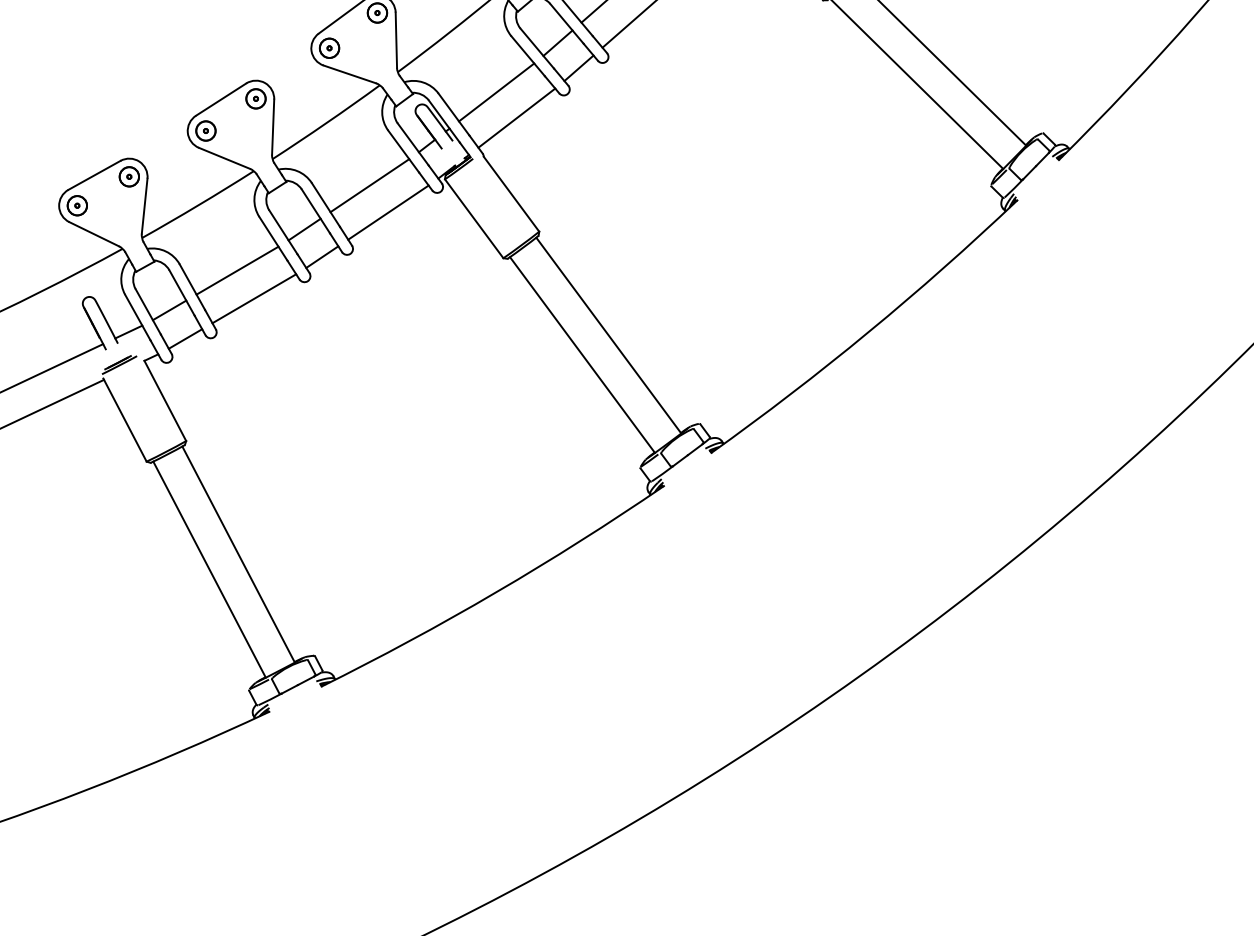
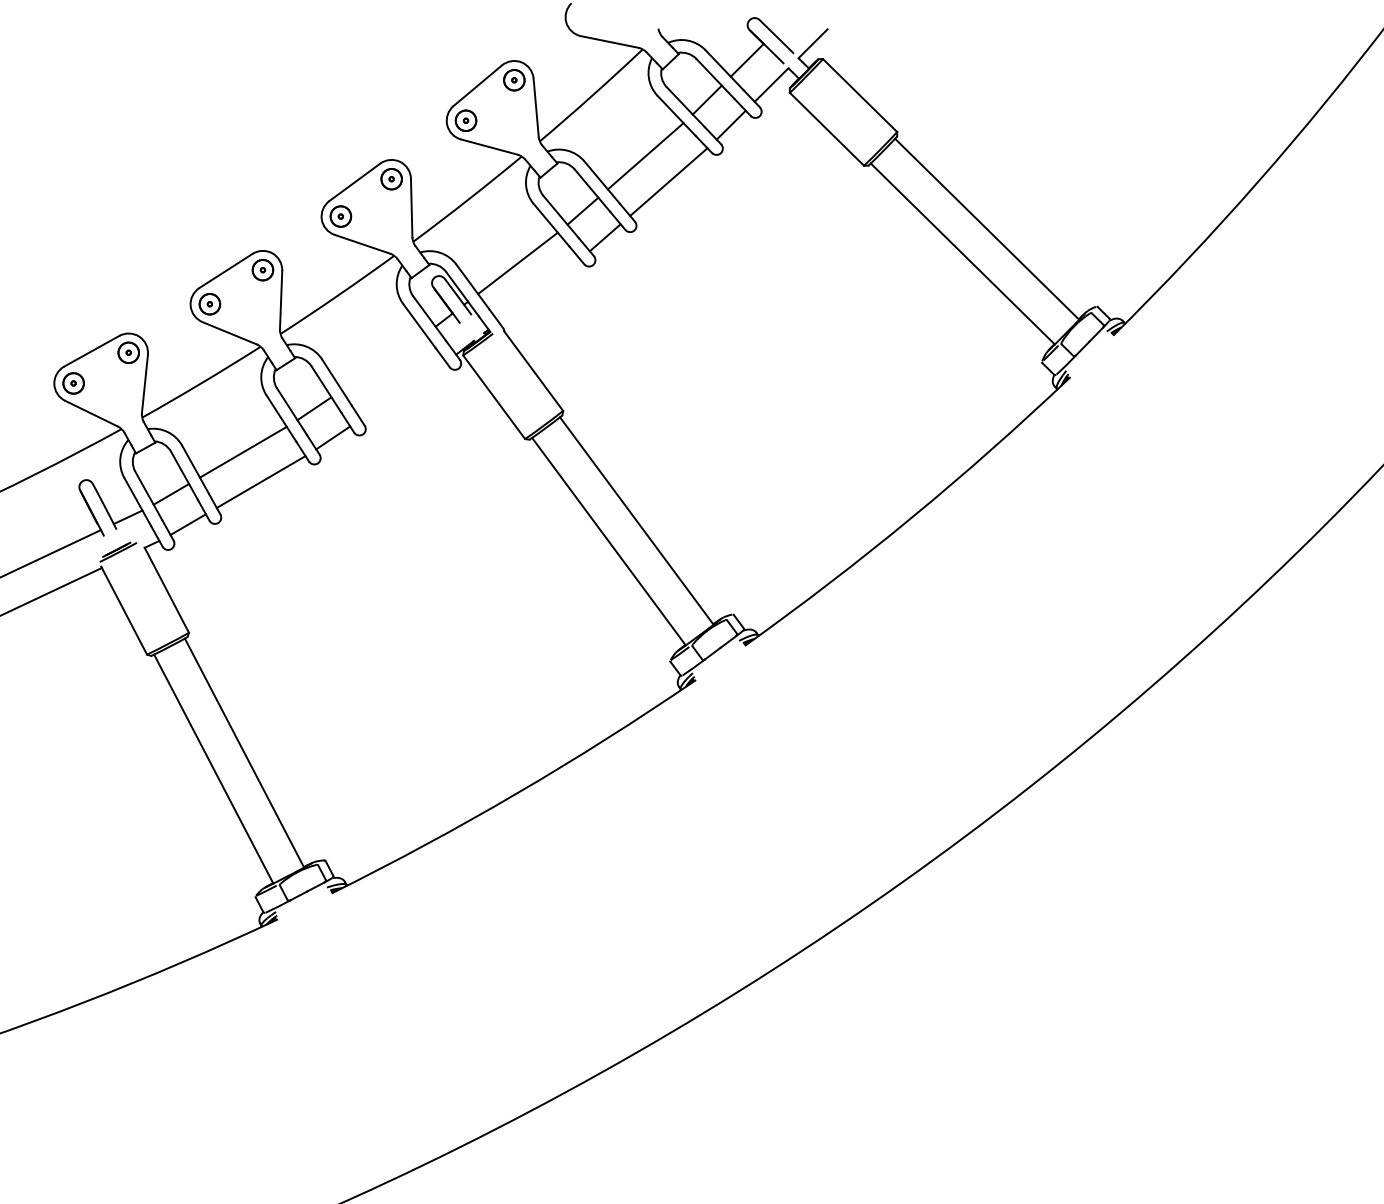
line: (516, 118) -> (539, 290), removed
line: (369, 185) -> (383, 362), removed
line: (387, 212) -> (402, 390), removed

